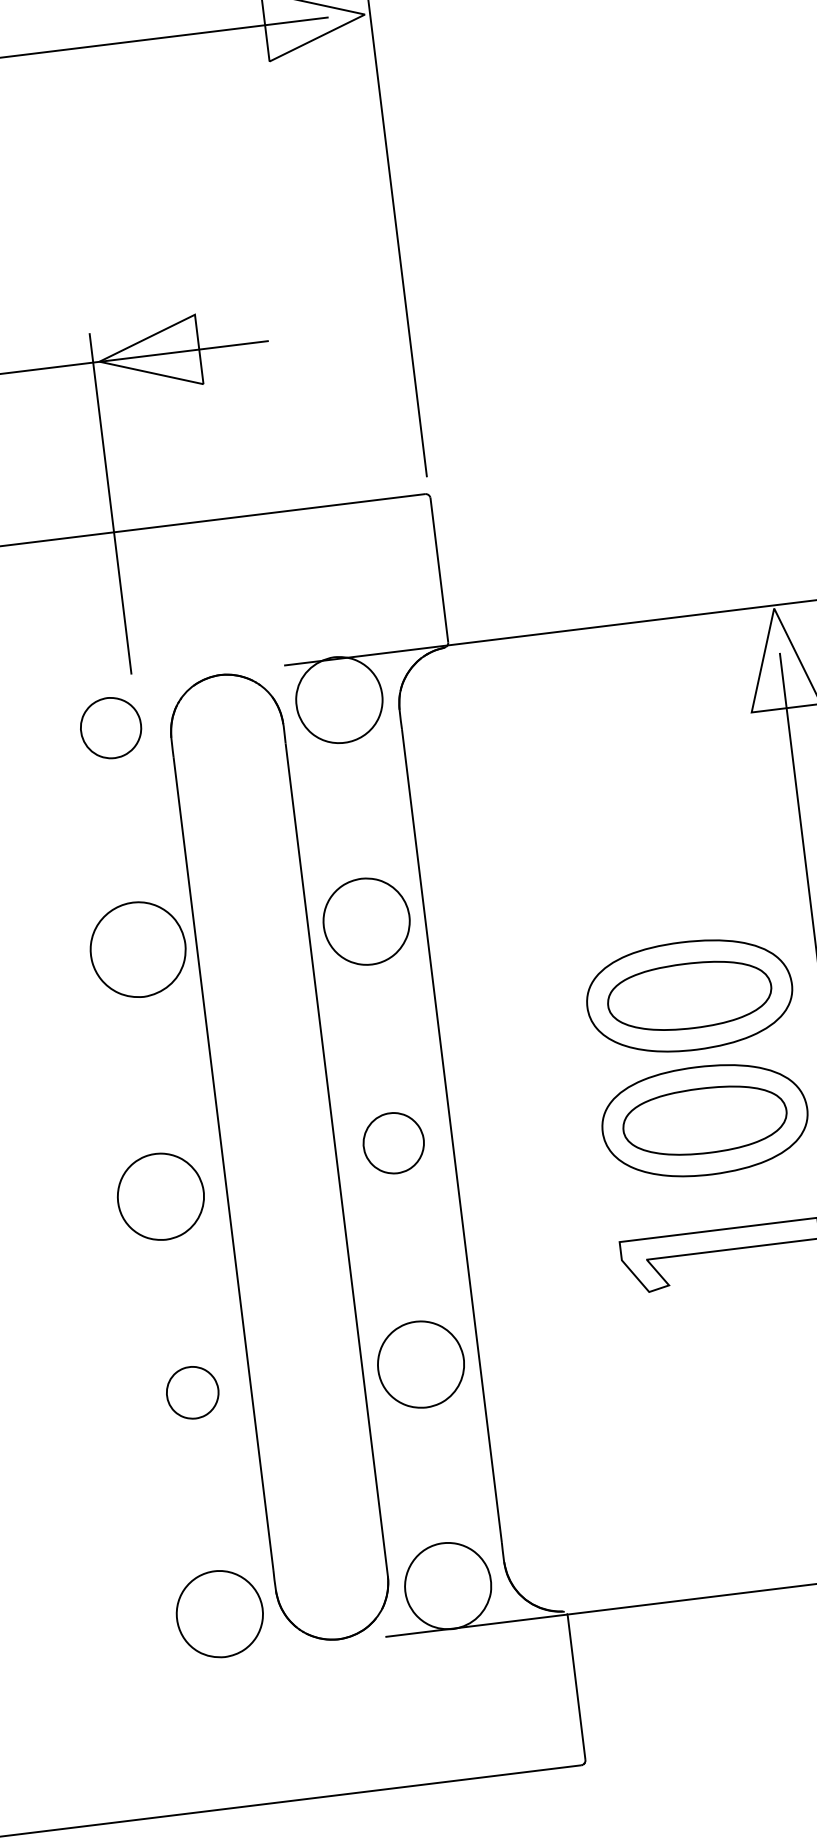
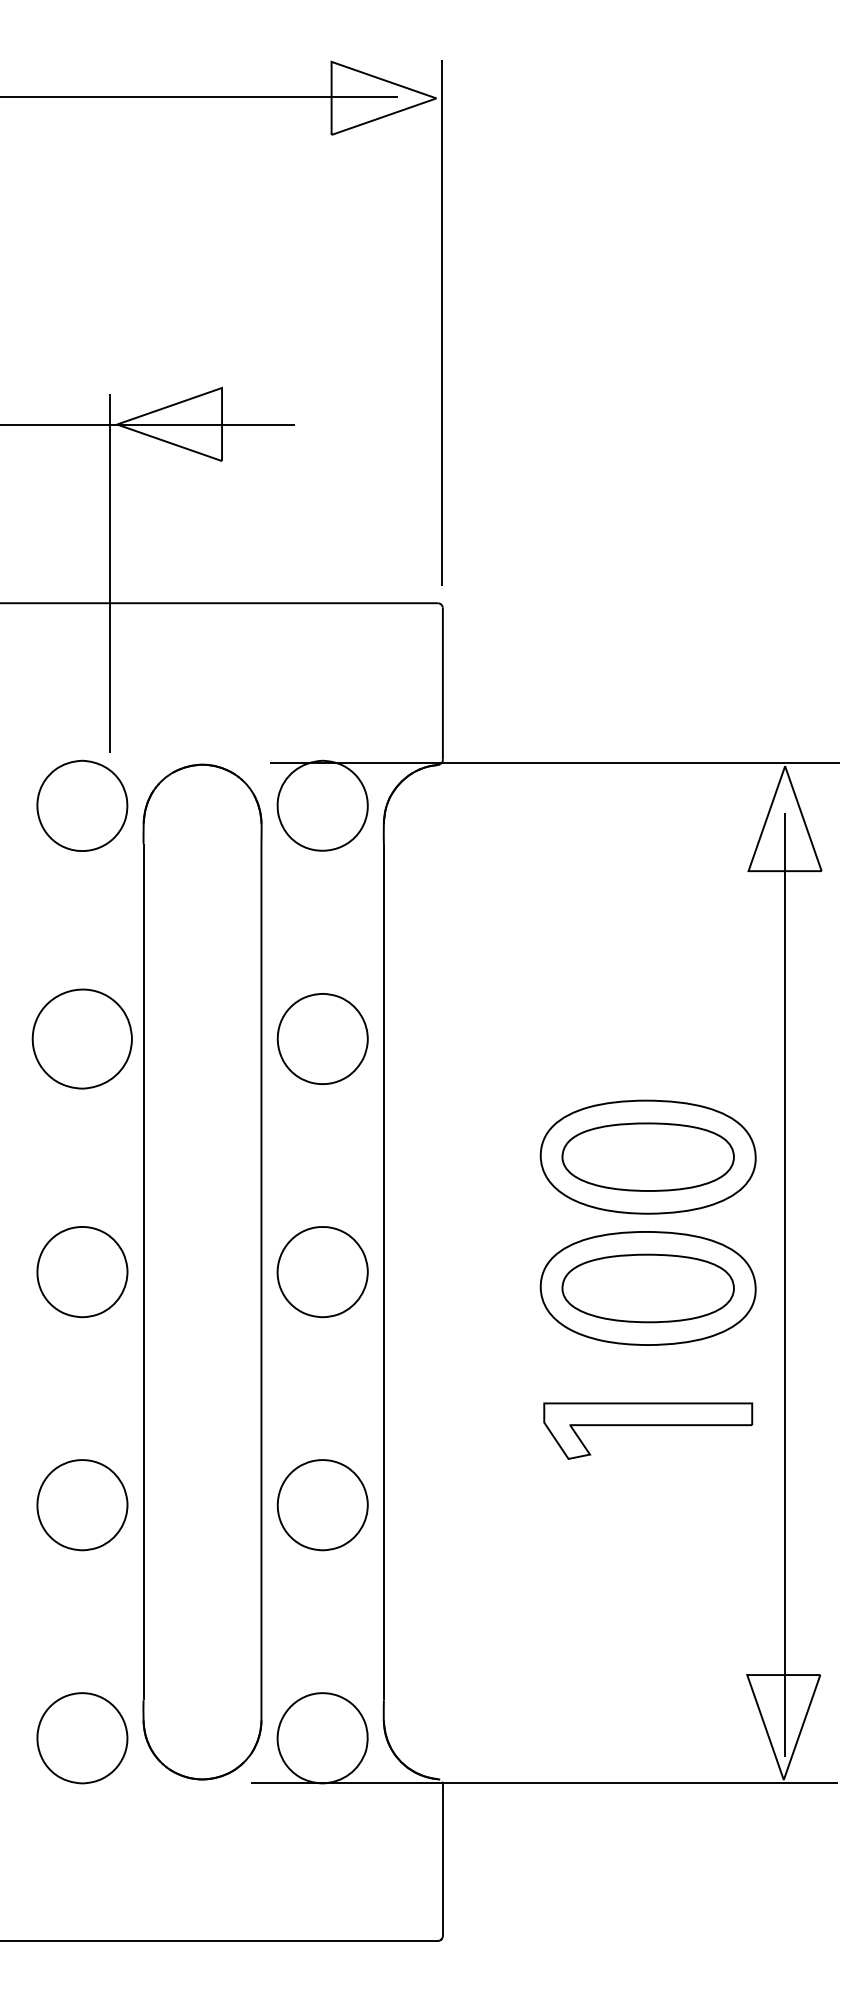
part: (111, 727) -> (82, 805), size x1.43
part: (393, 1143) -> (322, 1272), size x1.43
part: (161, 1197) -> (82, 1272), moved
part: (192, 1392) -> (82, 1505), size x1.67

